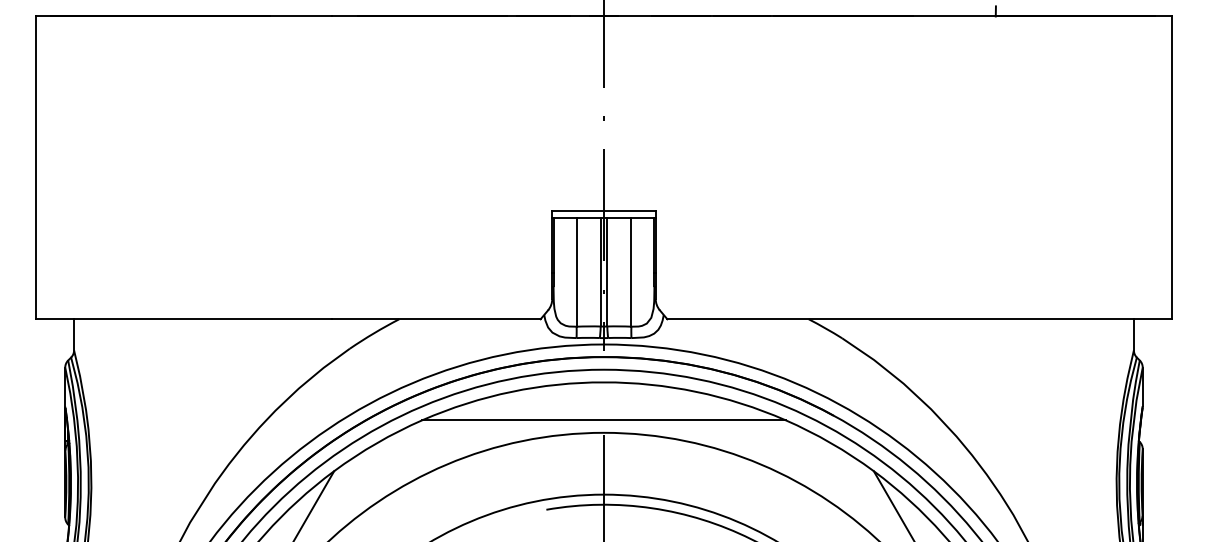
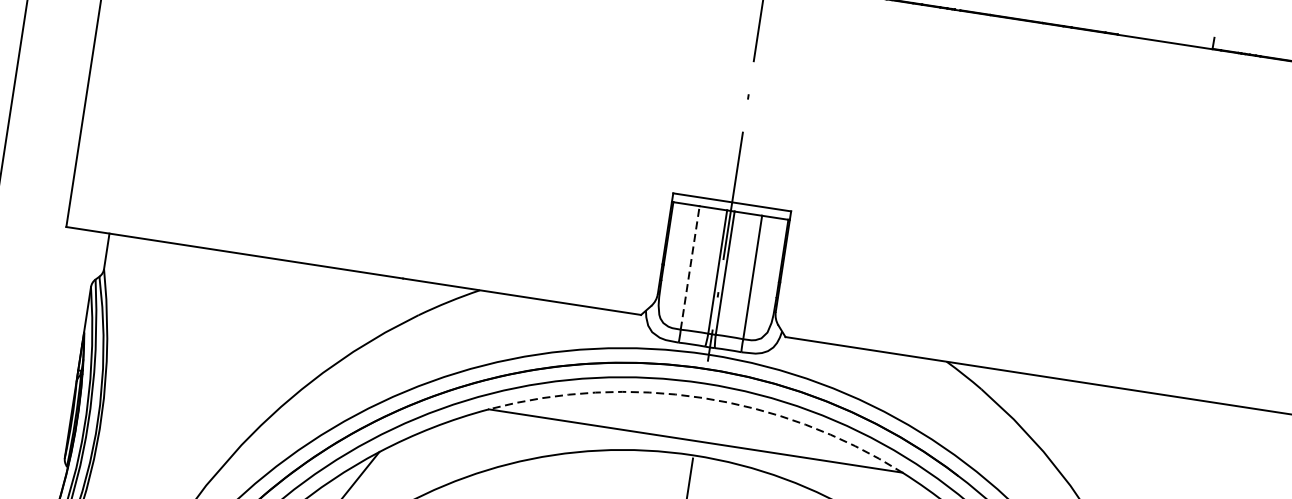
line: (576, 272) -> (690, 267), solid -> dashed
arc: (603, 382) -> (701, 397), solid -> dashed

